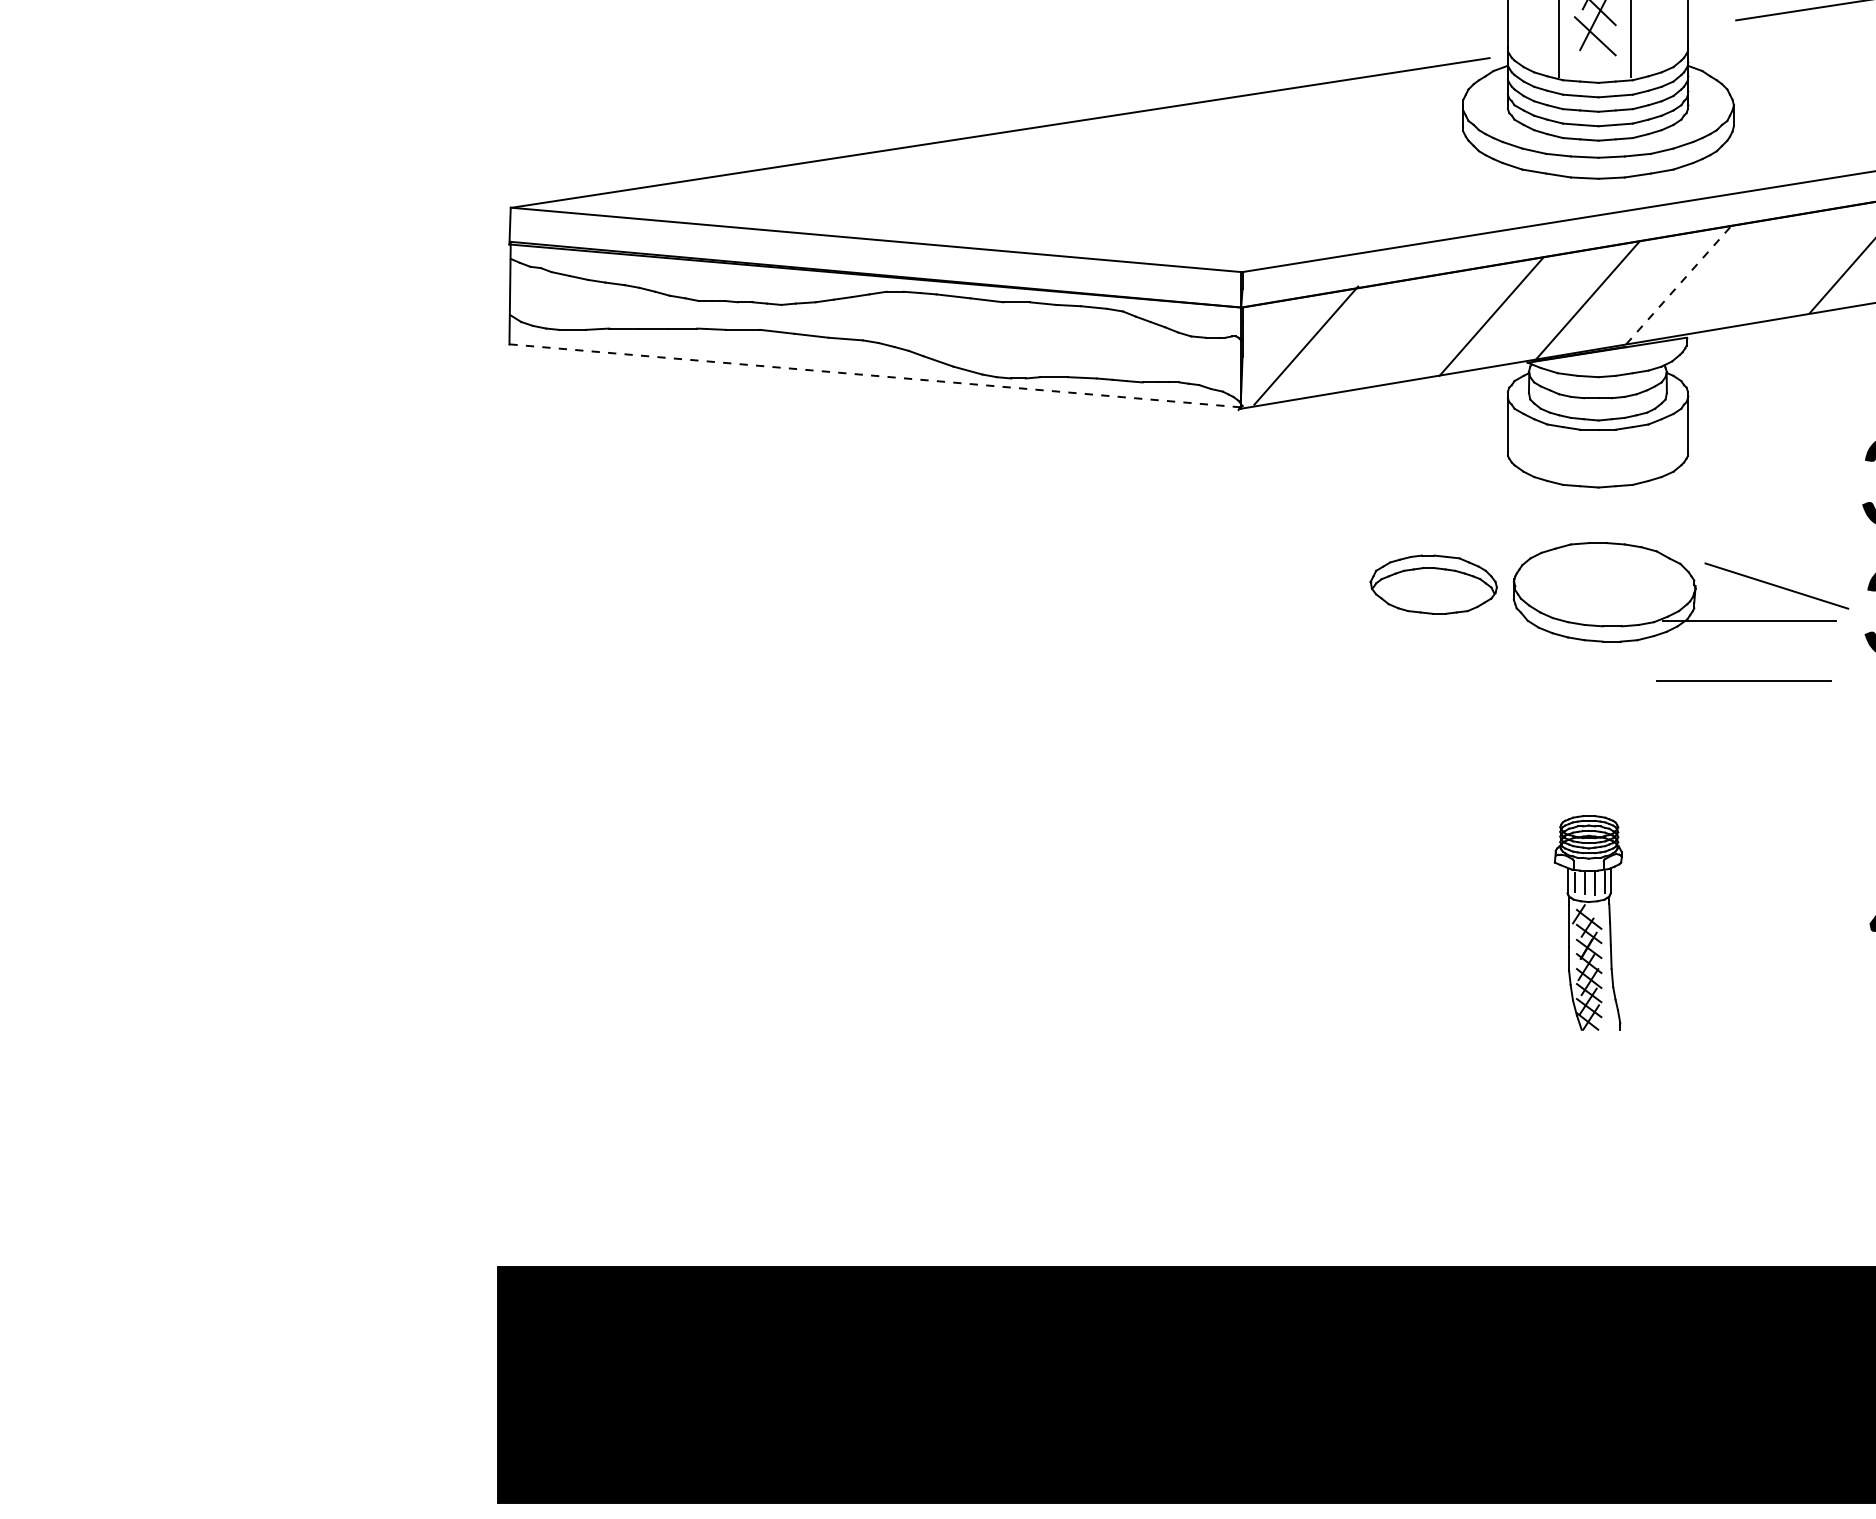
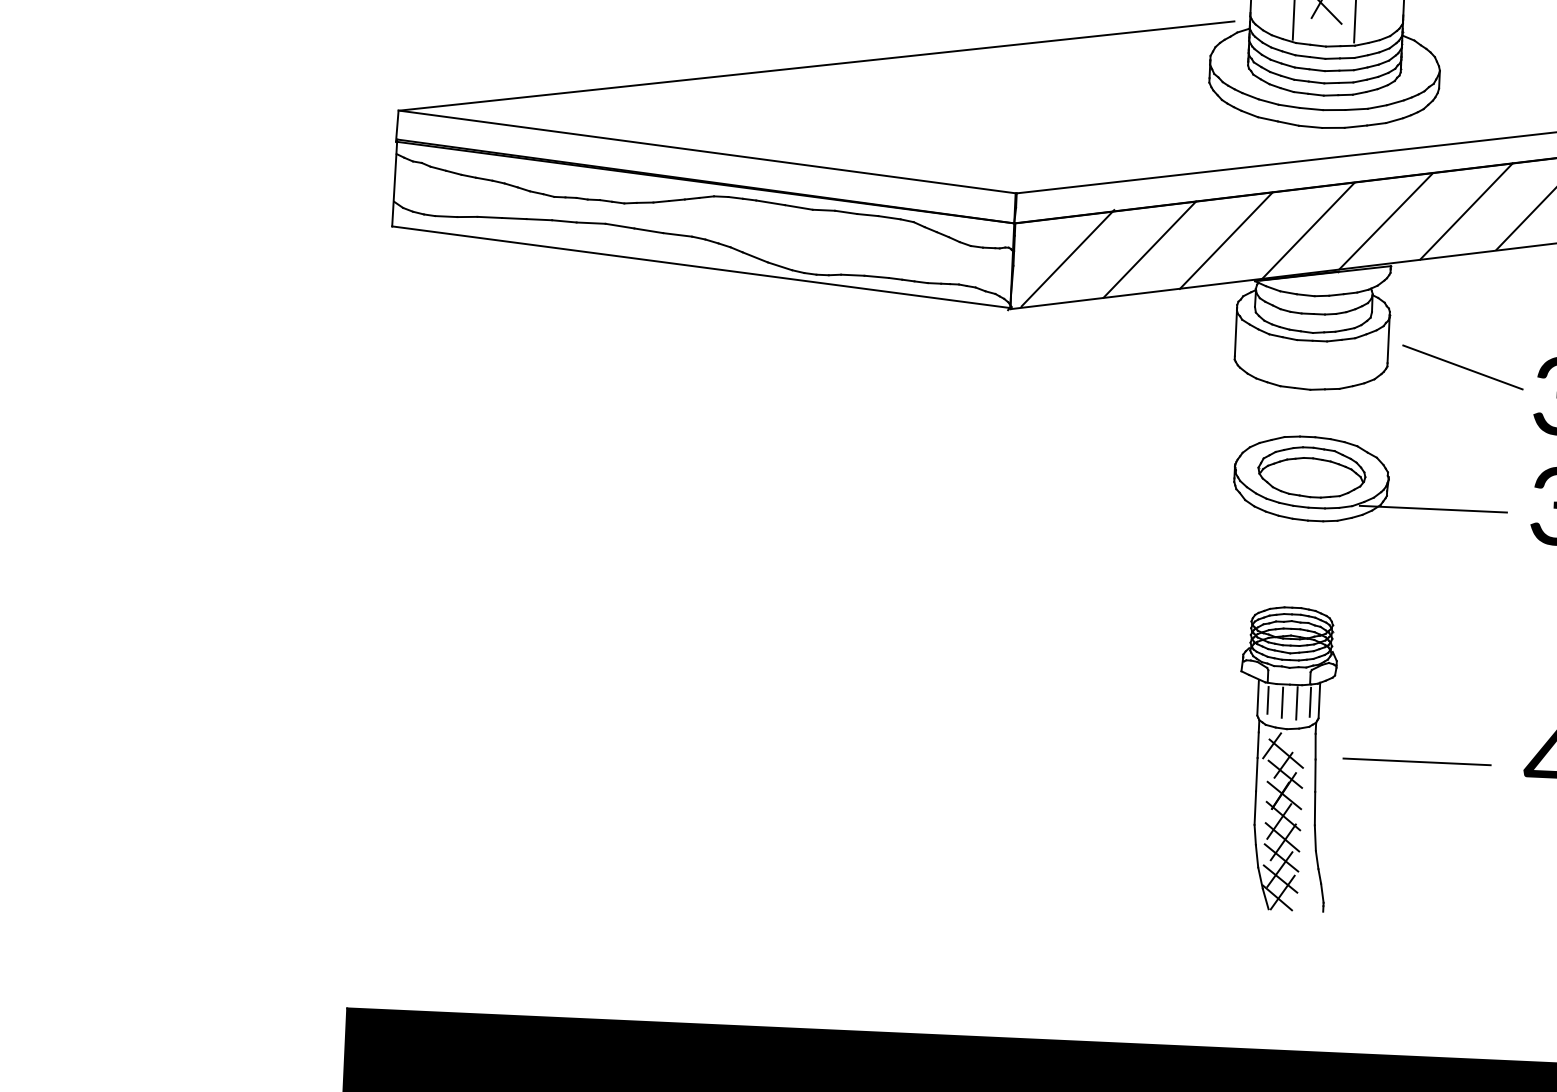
line: (1772, 269) -> (1466, 211), added
line: (1679, 284) -> (1386, 220), dashed -> solid
line: (1402, 331) -> (1150, 249), added
line: (875, 375) -> (701, 266), dashed -> solid
part: (1433, 584) -> (1311, 472), moved
line: (1776, 585) -> (1462, 366), moved
line: (1743, 680) -> (1416, 761), moved
part: (1588, 922) -> (1285, 758), size x1.67

